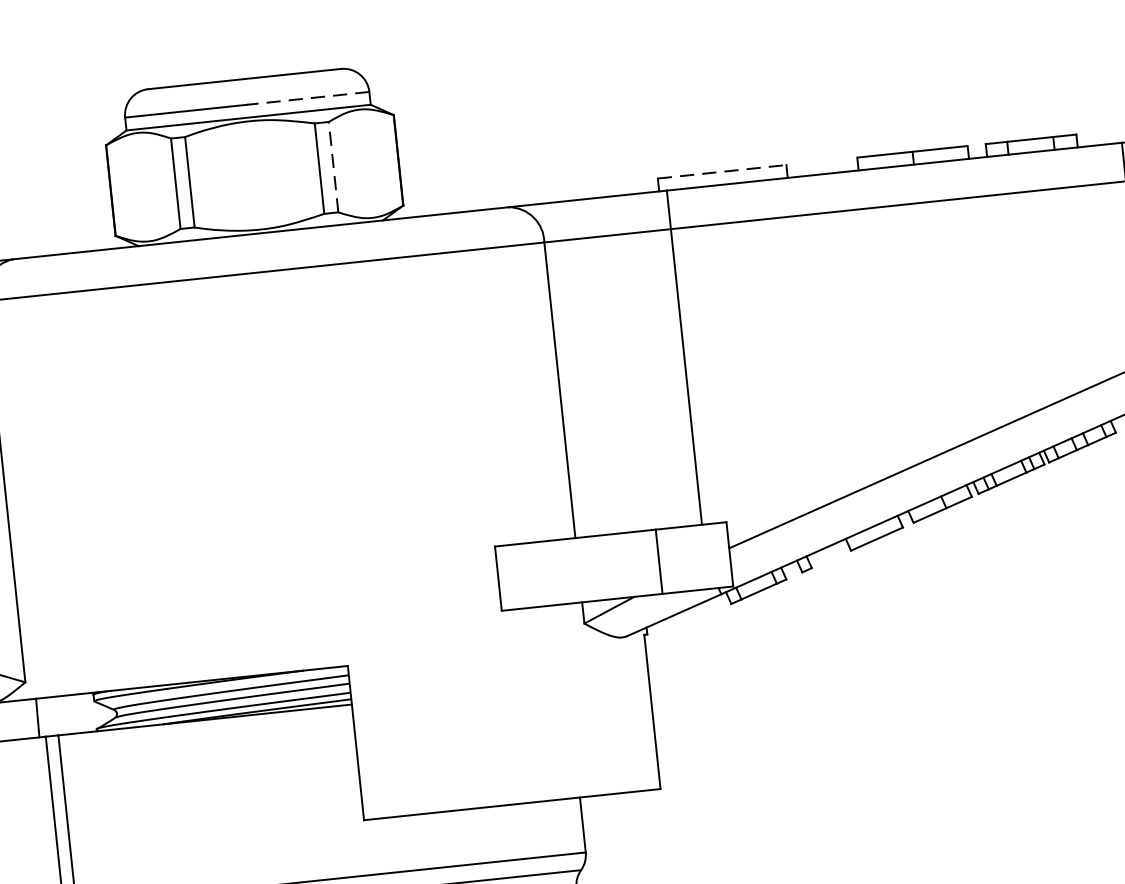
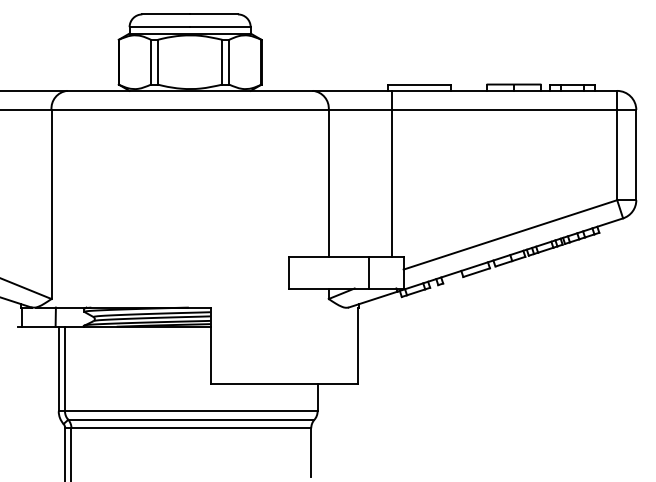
line: (306, 99) -> (219, 27), dashed -> solid
line: (333, 165) -> (229, 61), dashed -> solid
line: (721, 171) -> (419, 84), dashed -> solid

